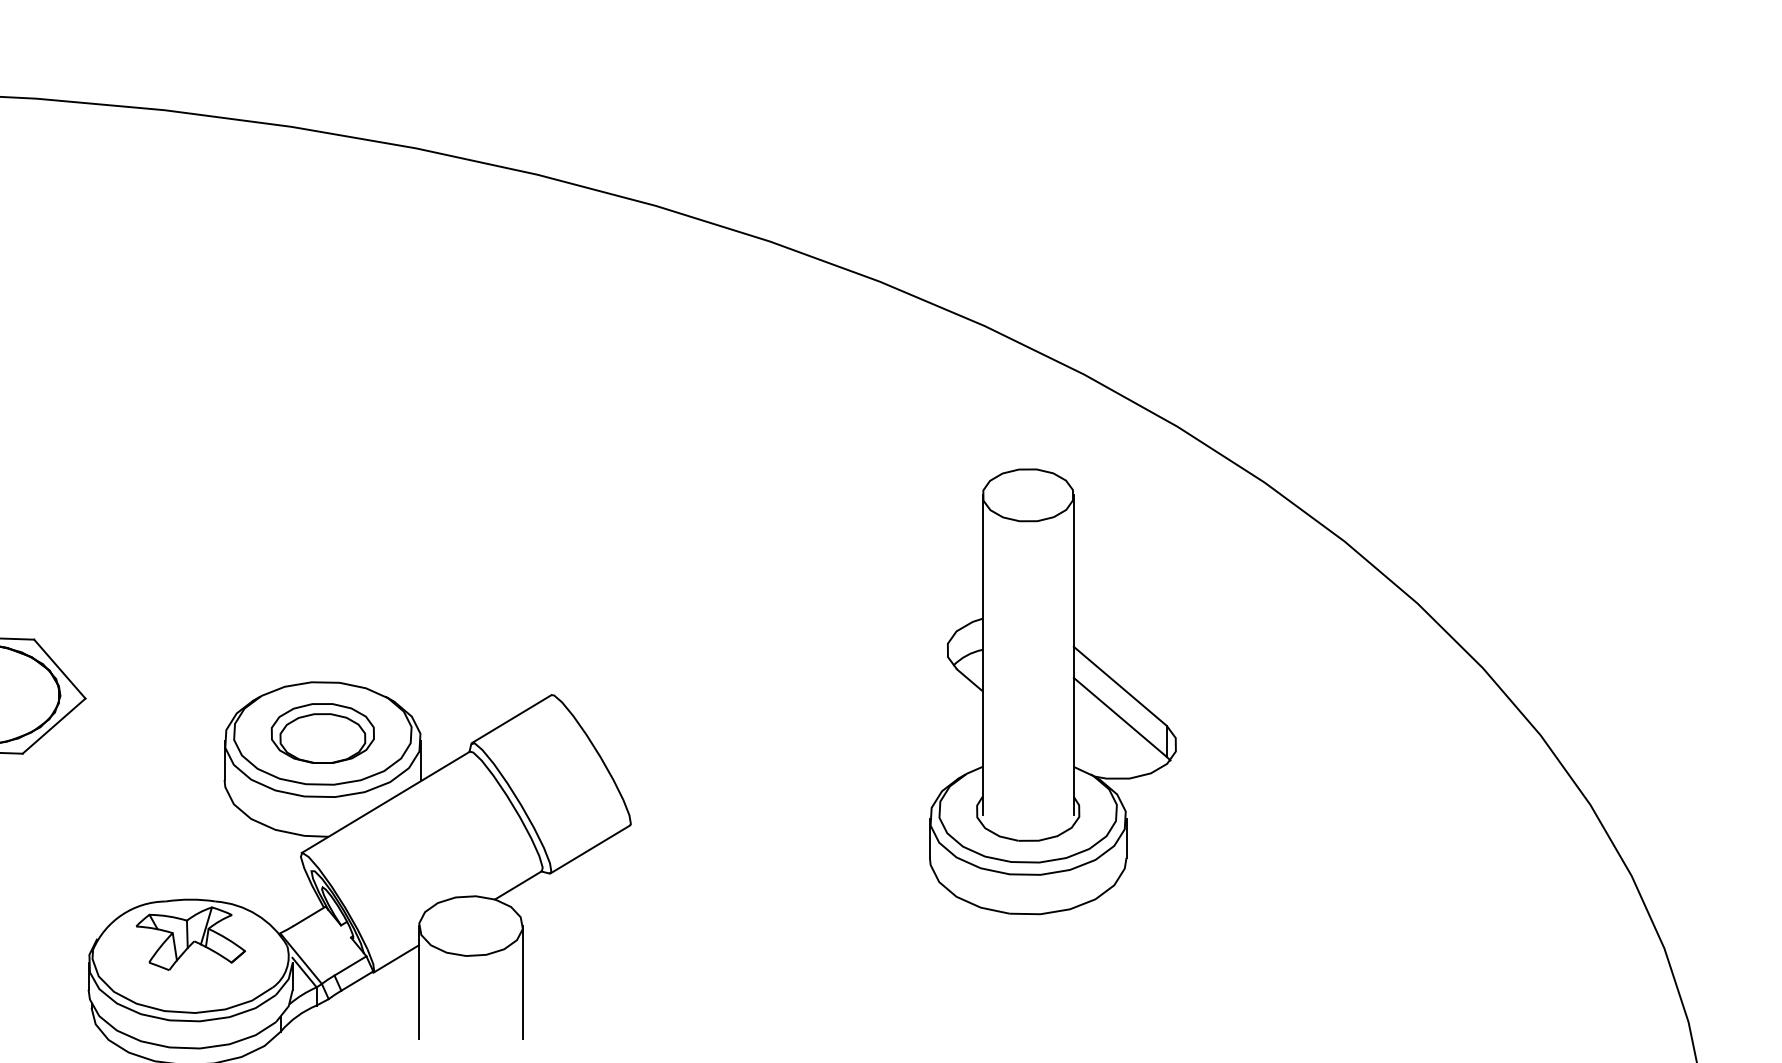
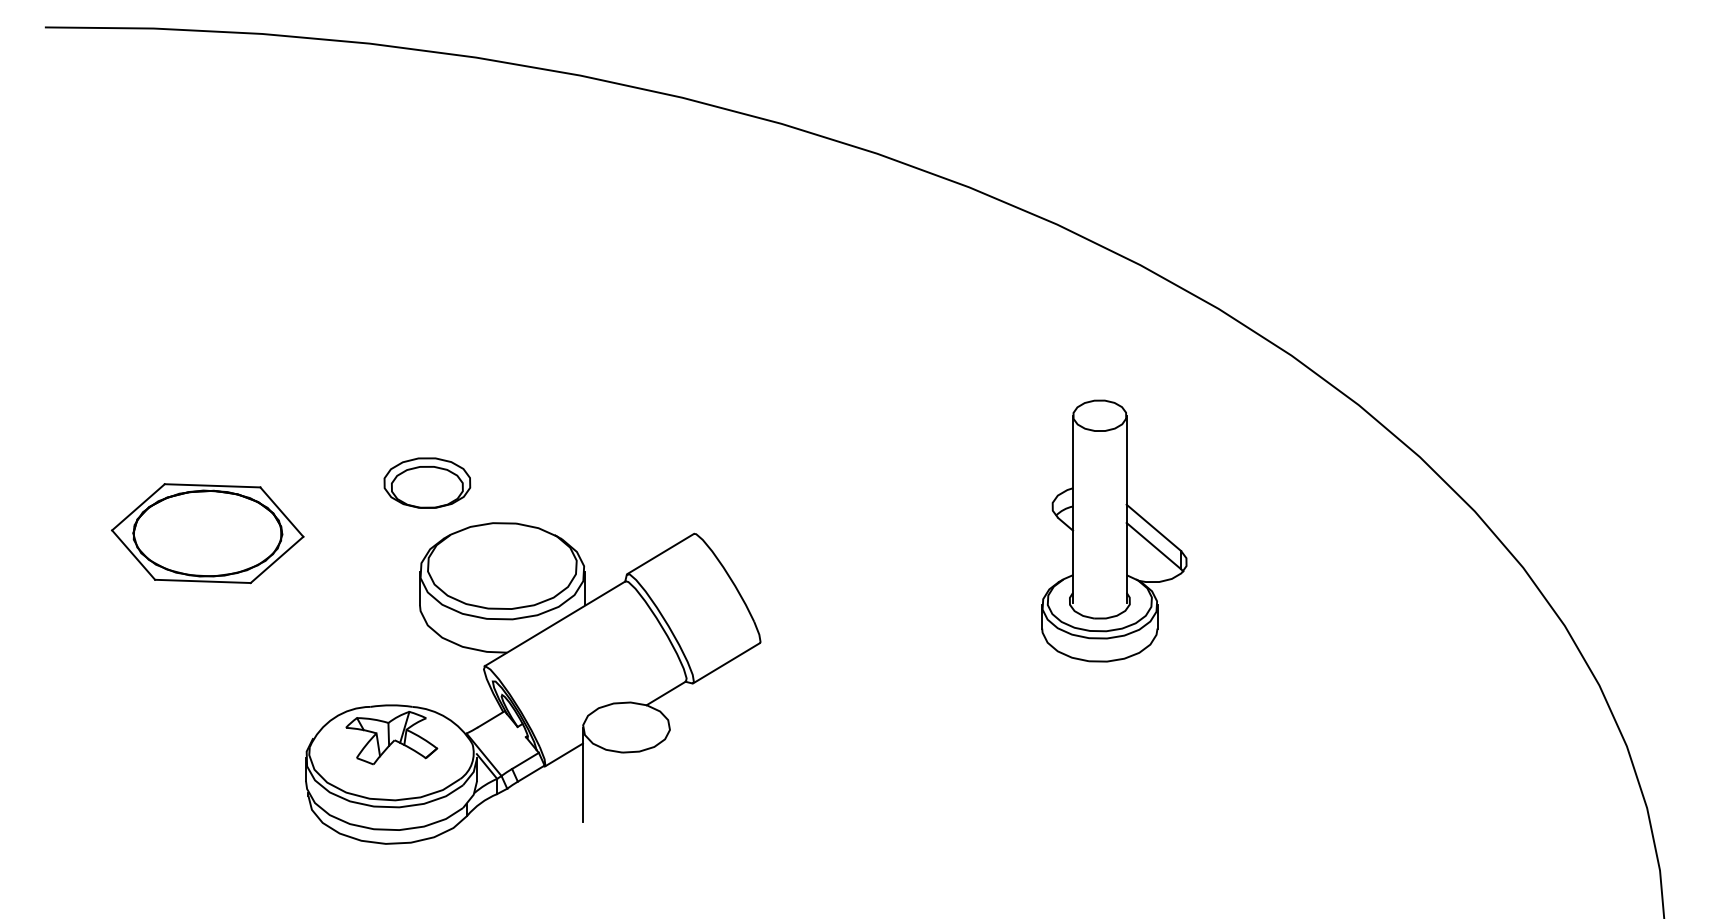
part: (1053, 691) -> (1114, 530), size x0.7
part: (323, 732) -> (427, 482), moved
line: (523, 982) -> (670, 774), removed

